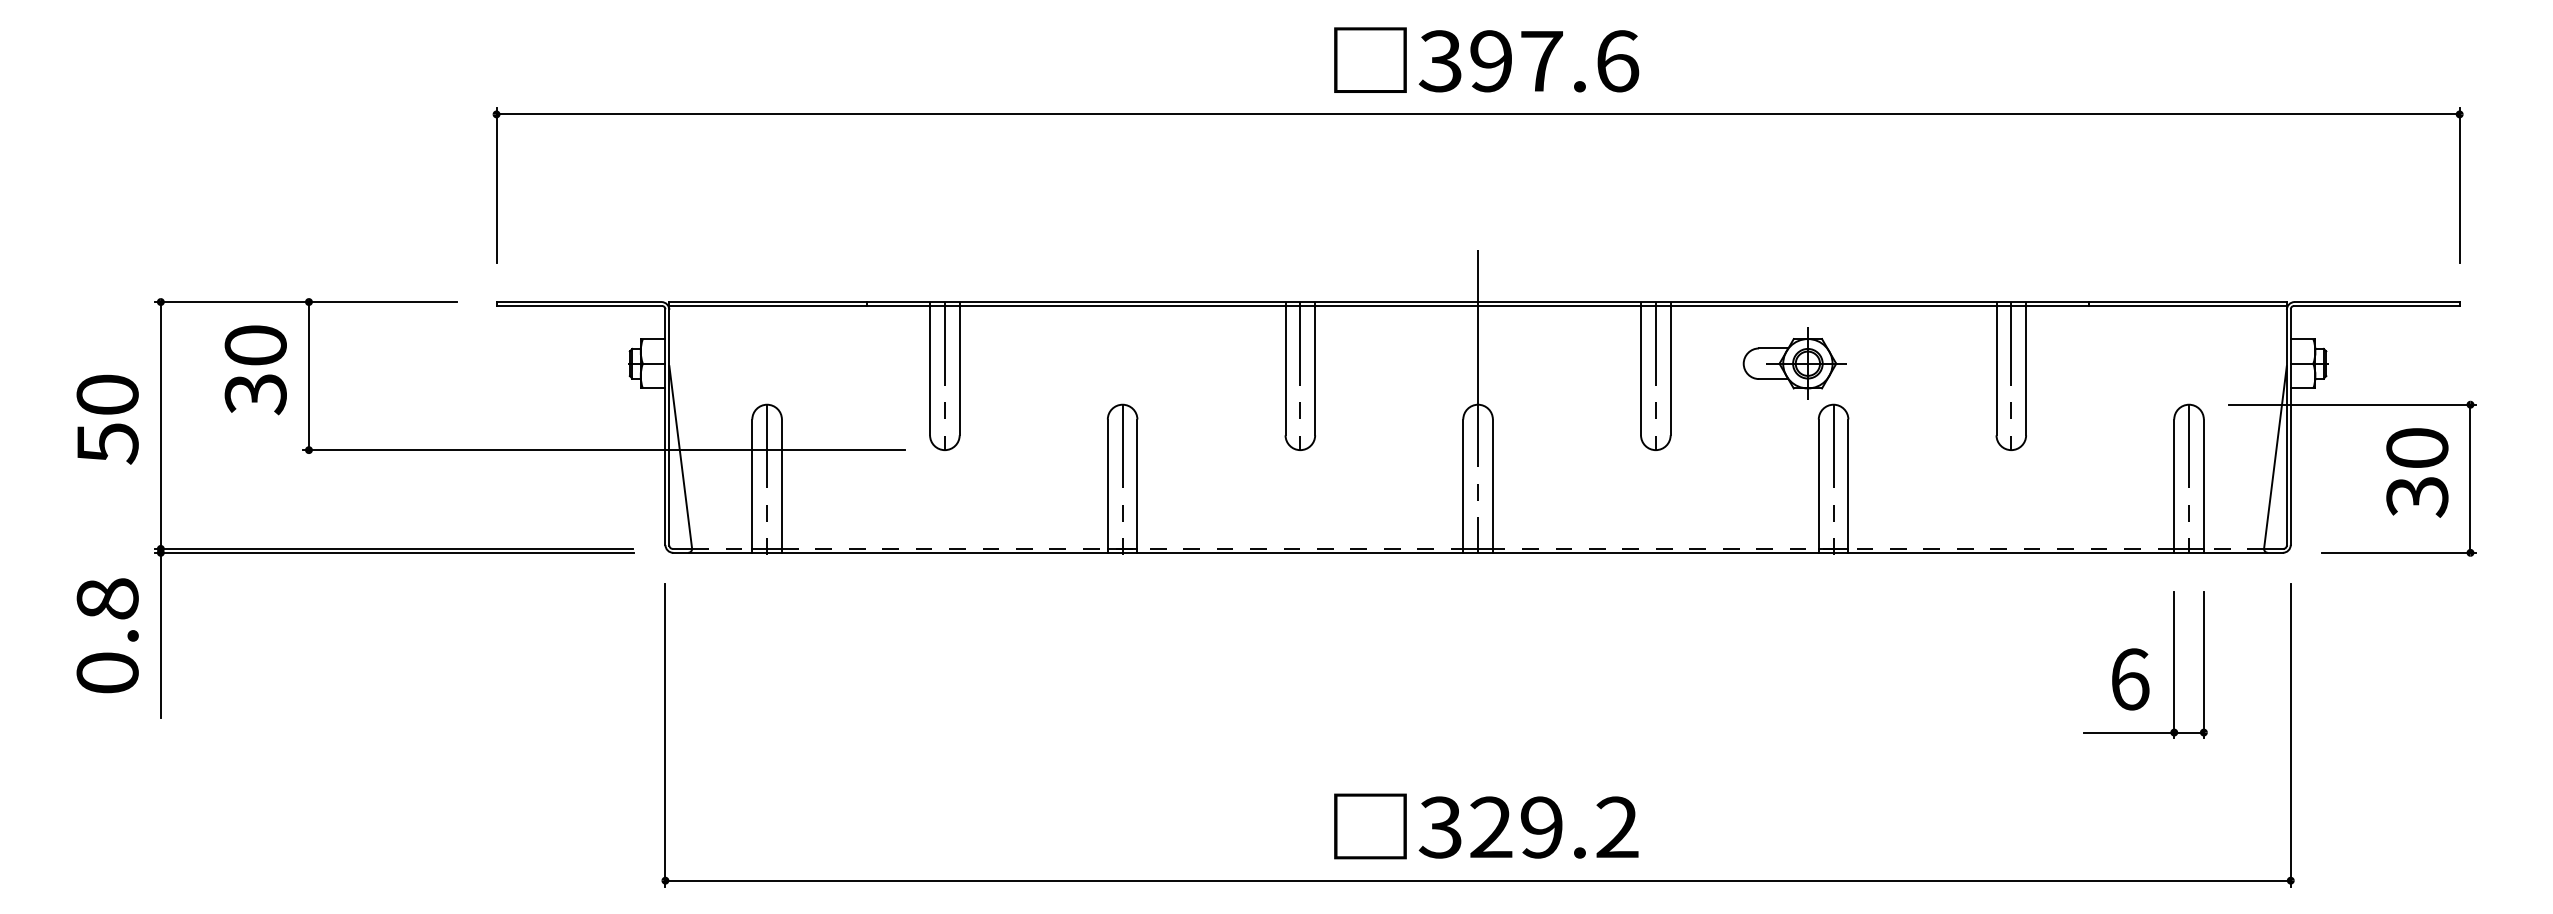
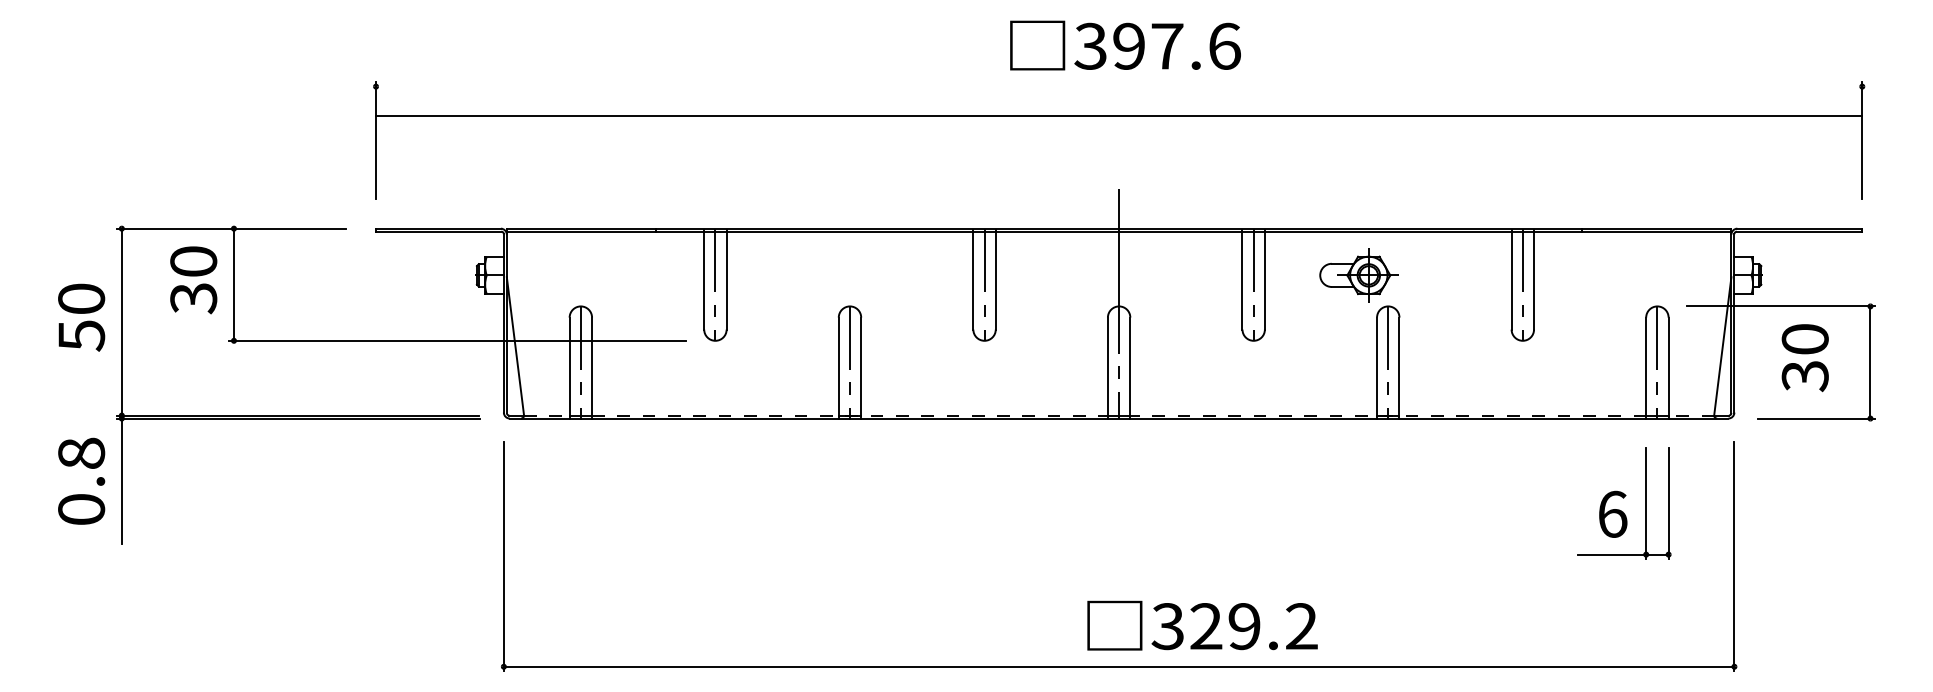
line: (1477, 114) -> (1118, 116), moved
text: (2417, 472) -> (1805, 357), moved
text: (1486, 826) -> (1202, 625), moved

